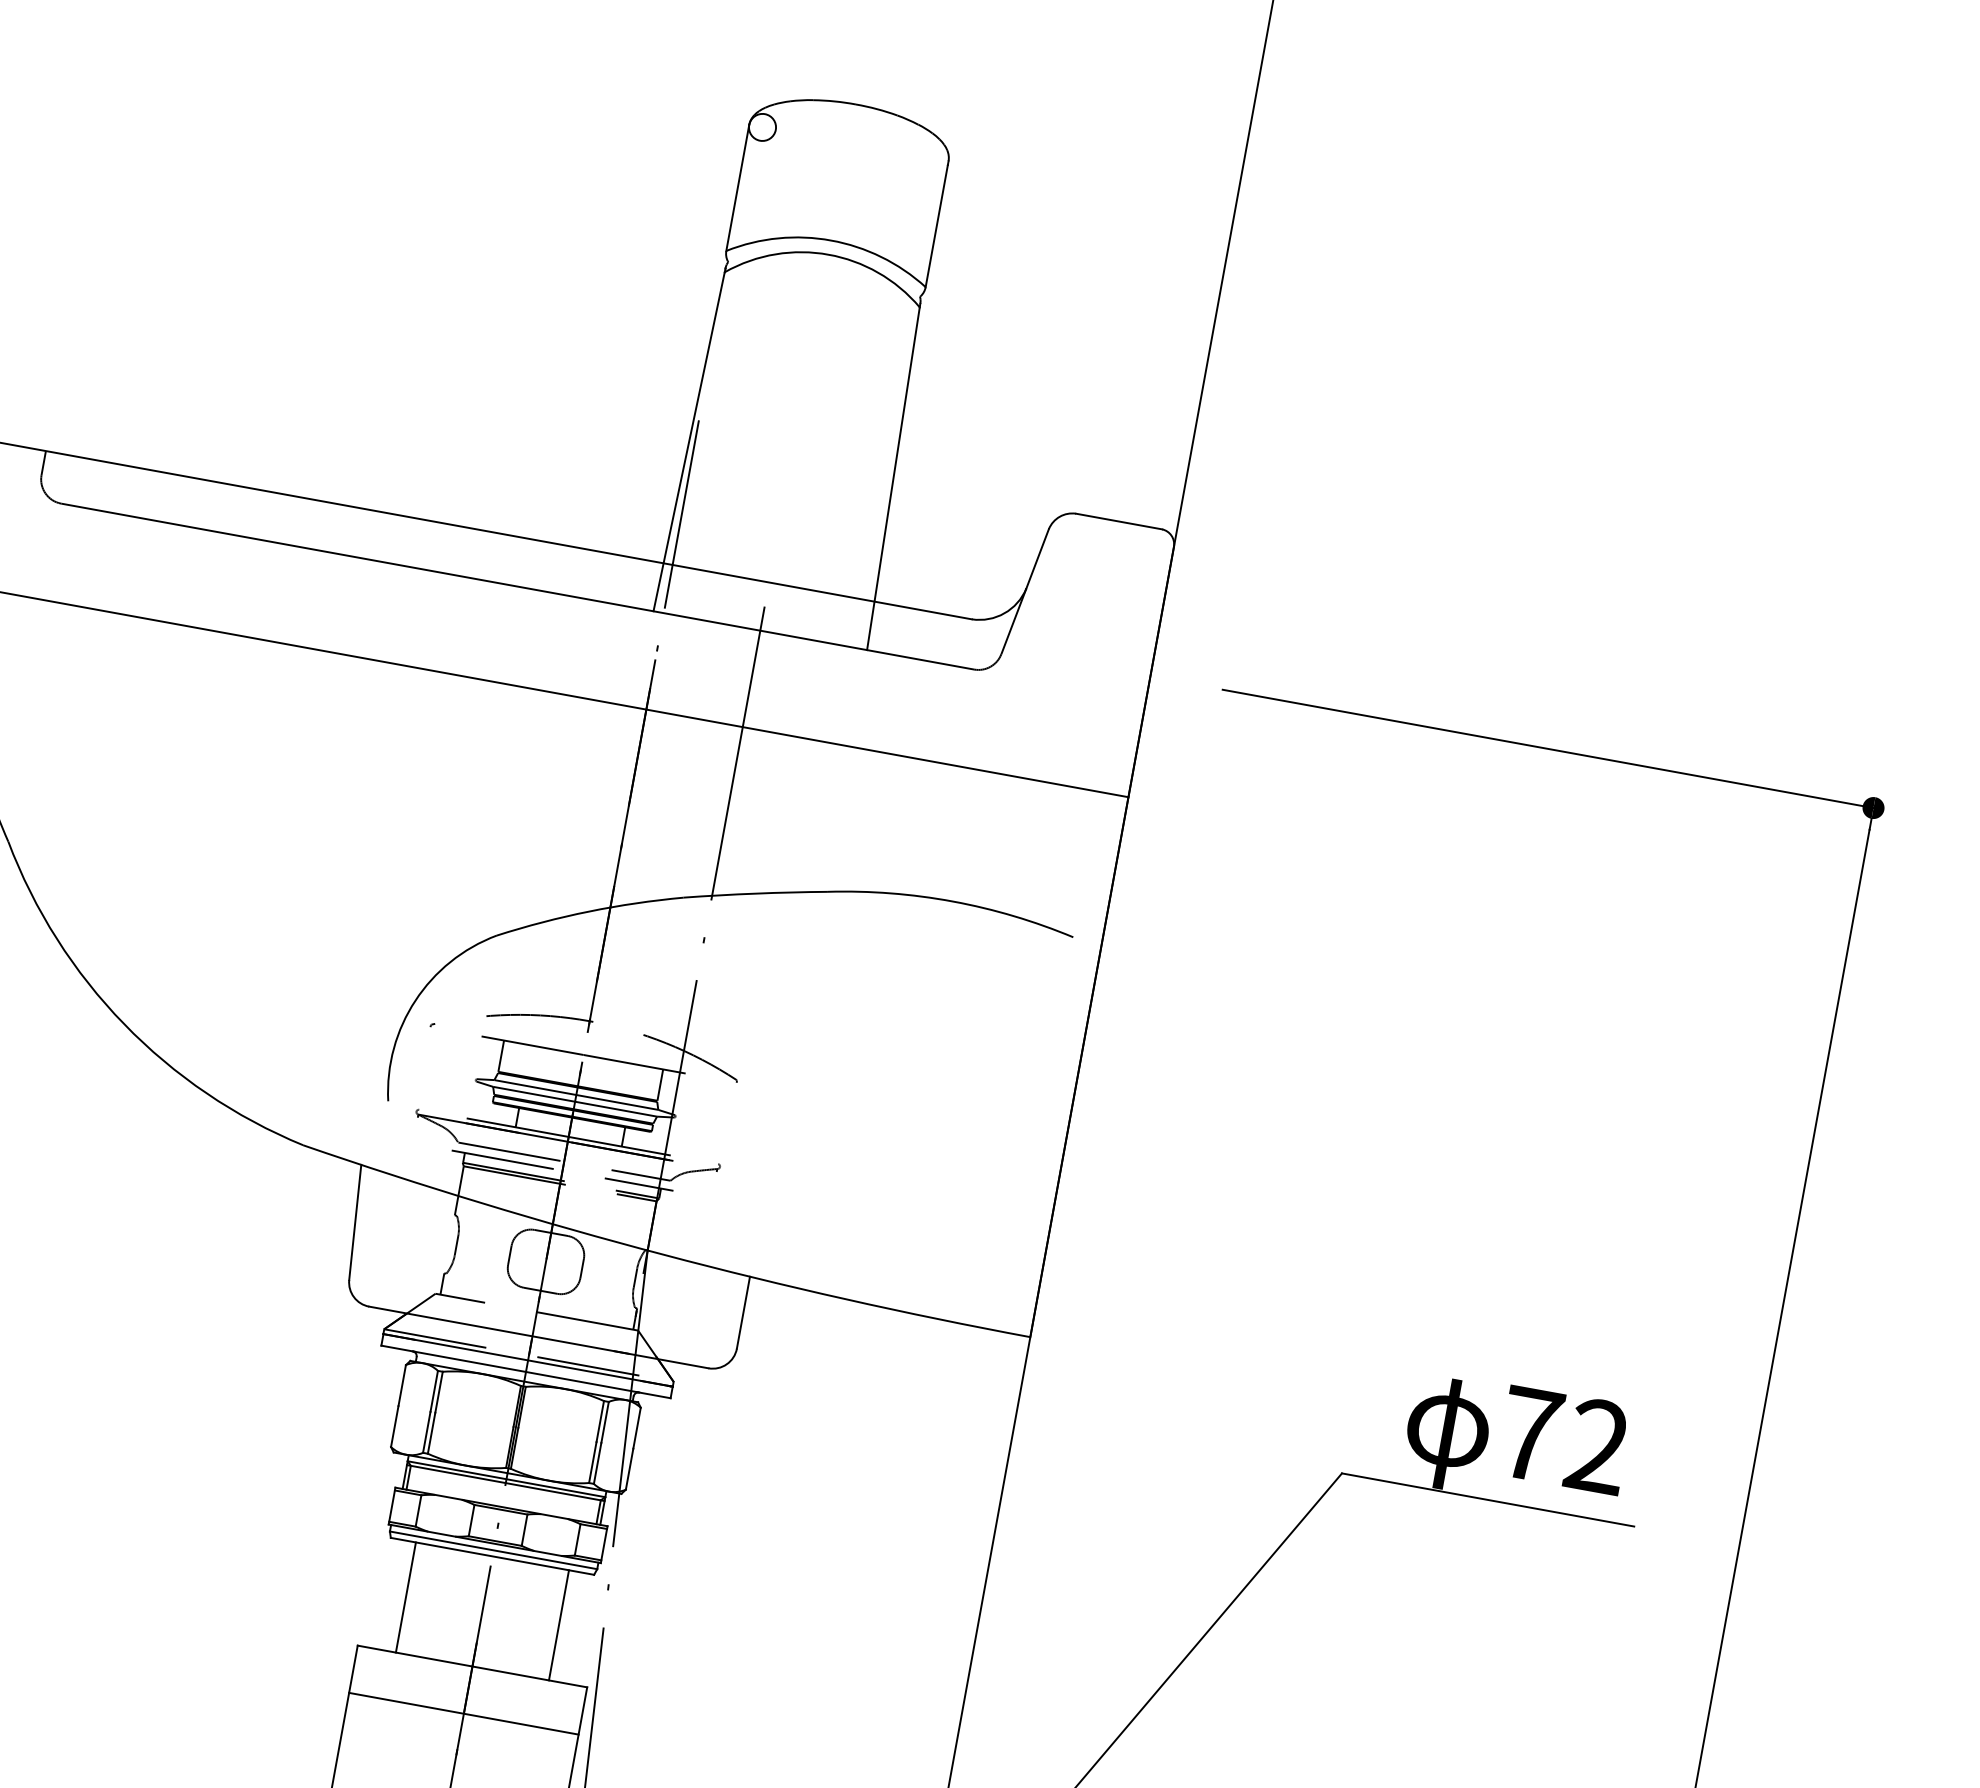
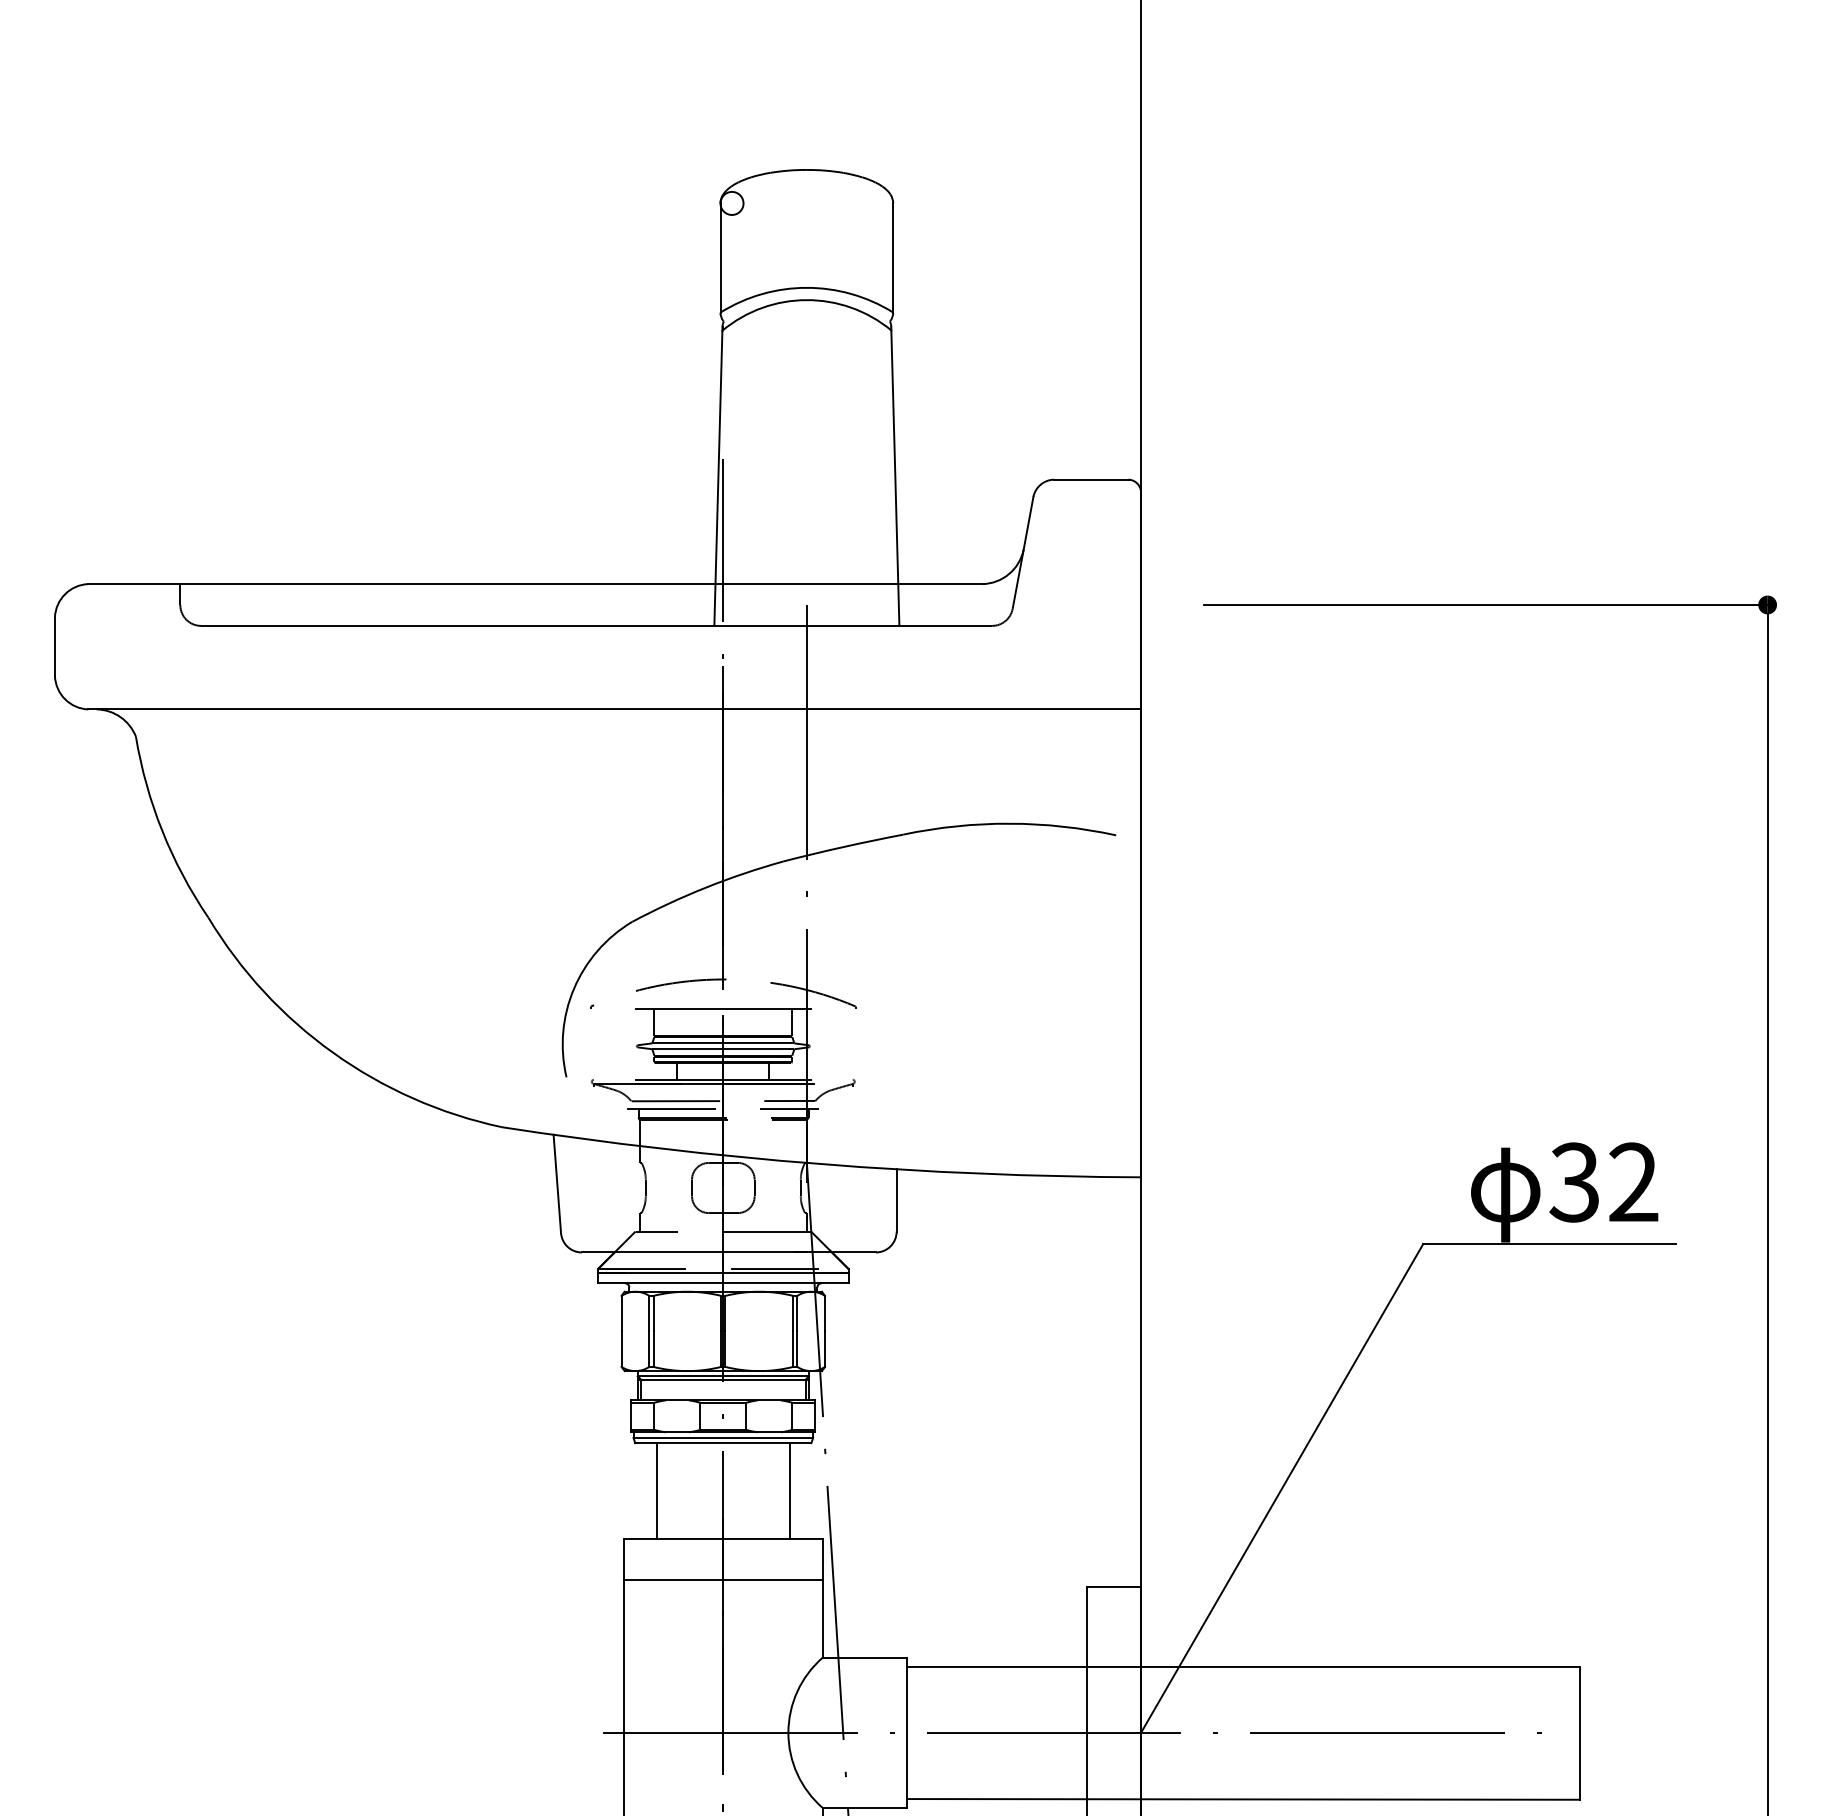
text: (1529, 1434) -> (1574, 1182), 72 -> 32

